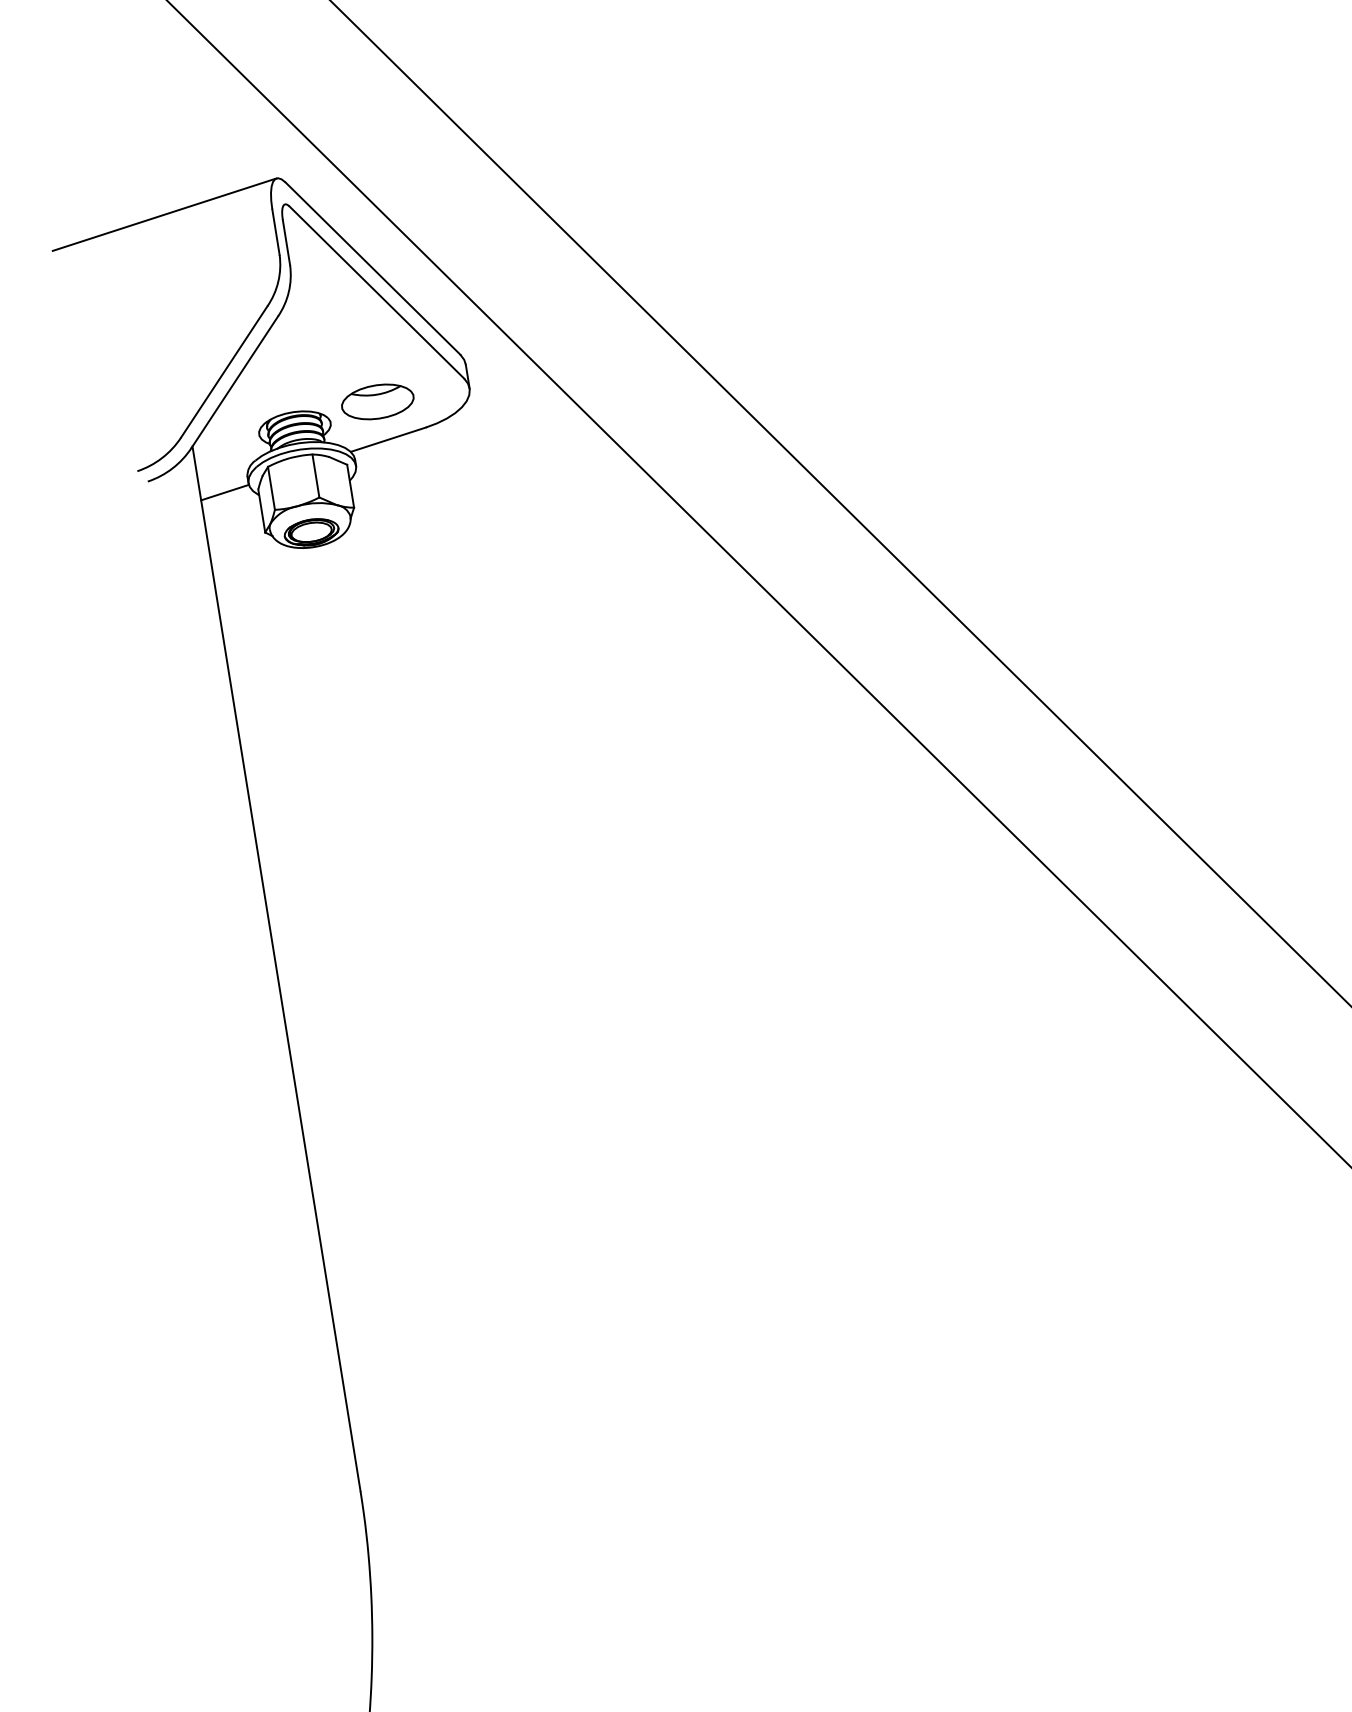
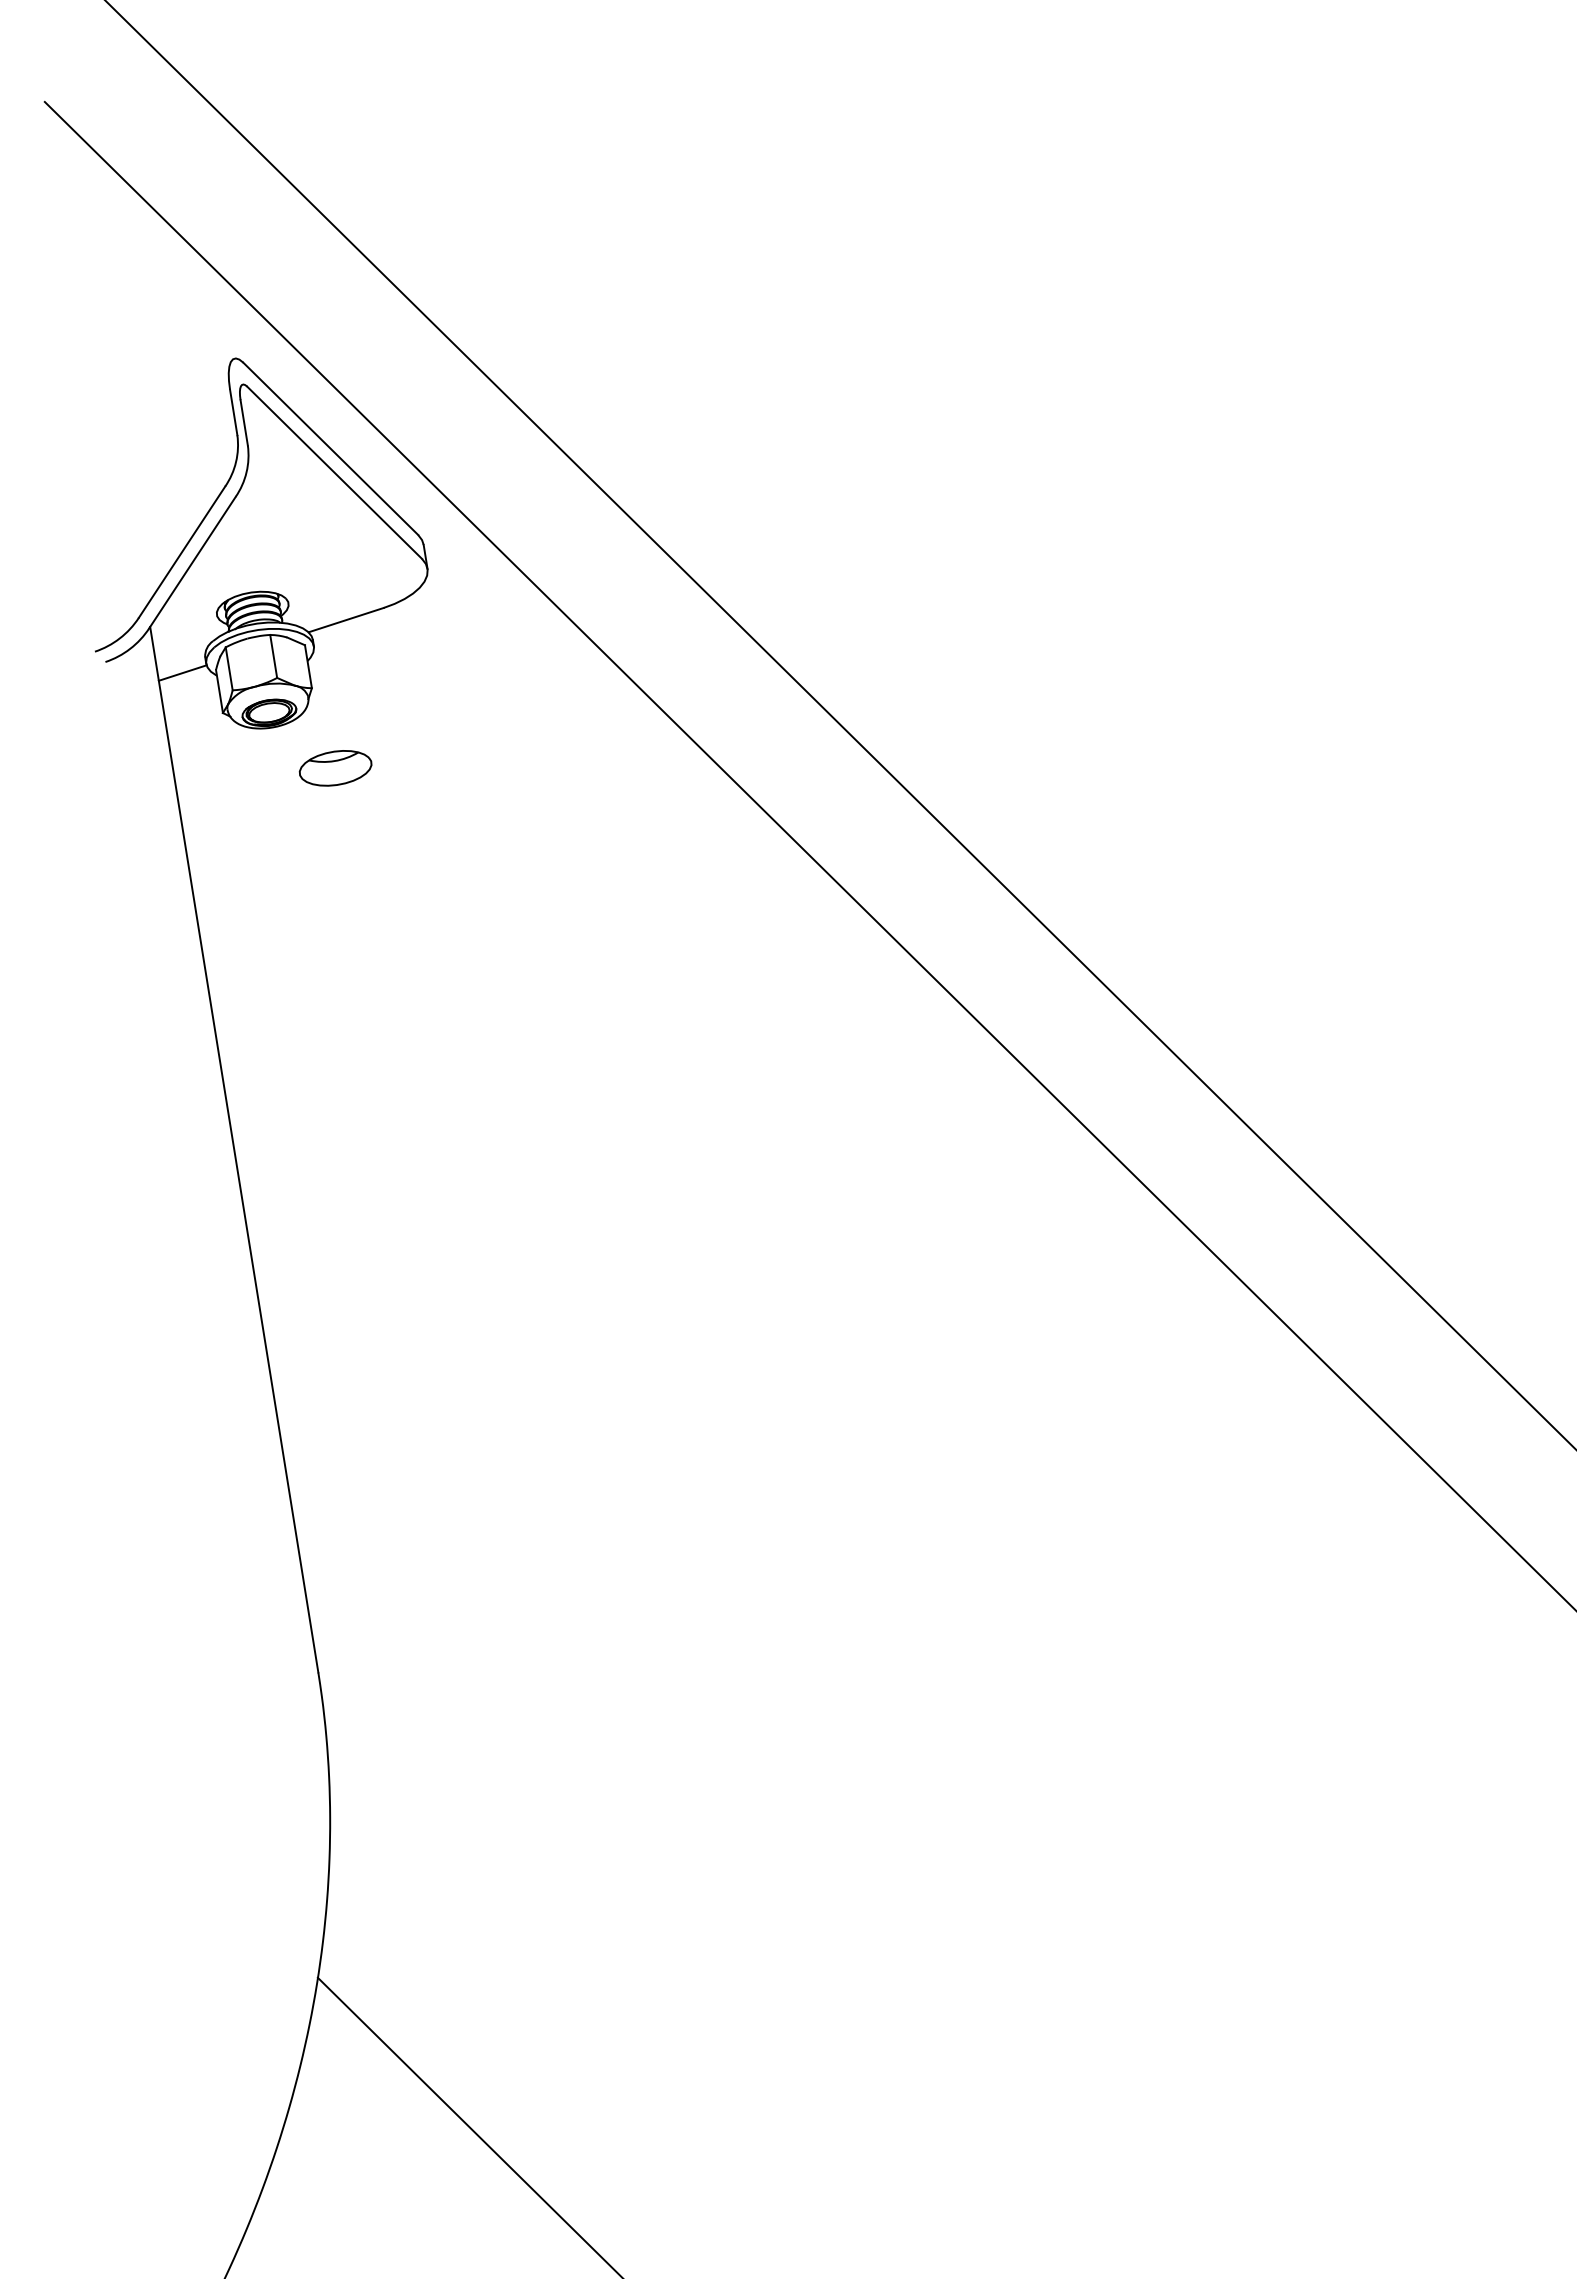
line: (164, 214) -> (122, 394), removed
part: (377, 402) -> (335, 768), moved

